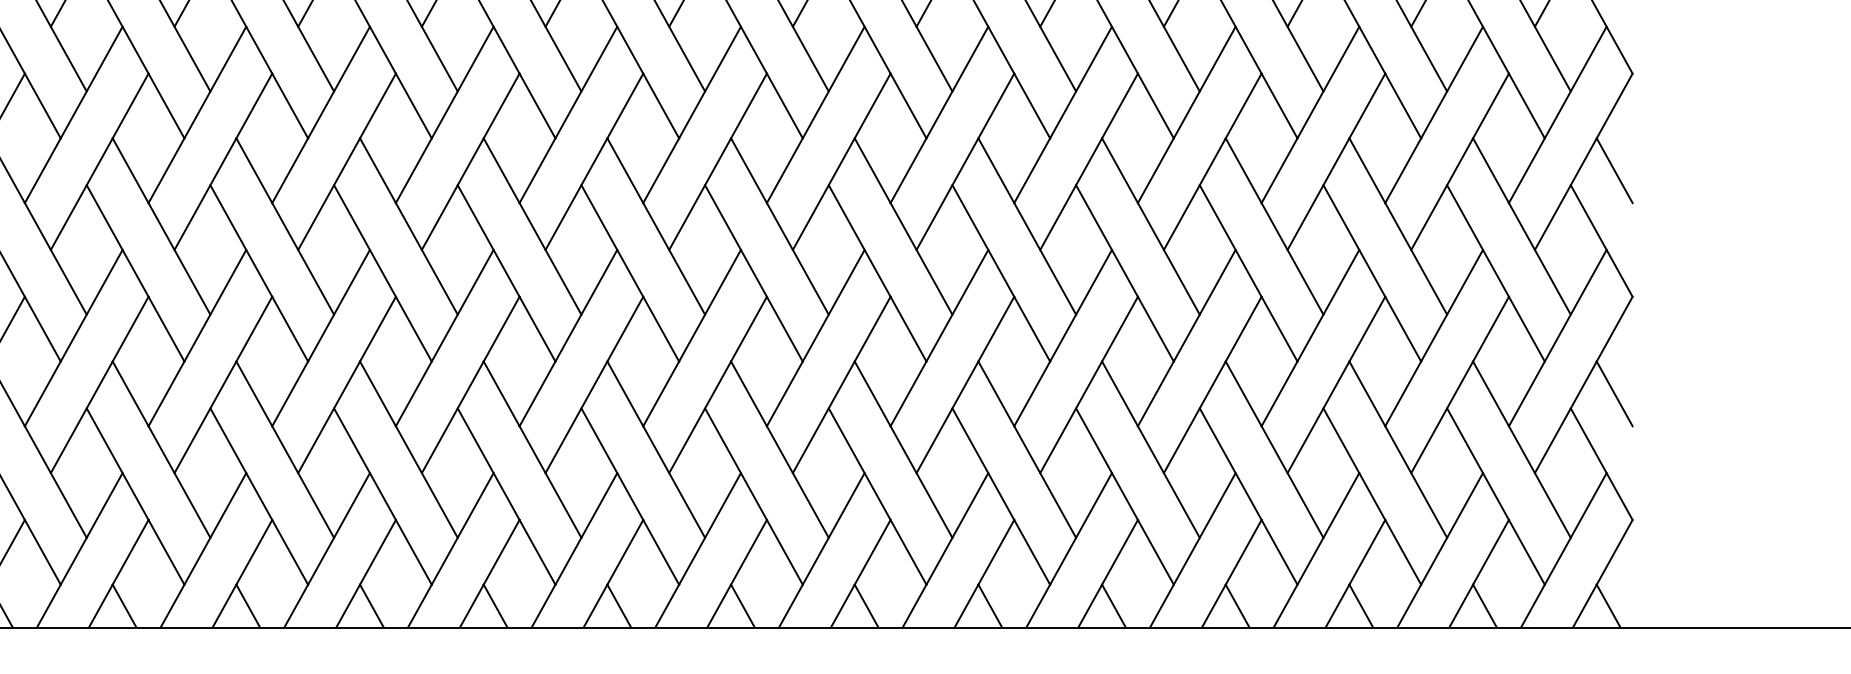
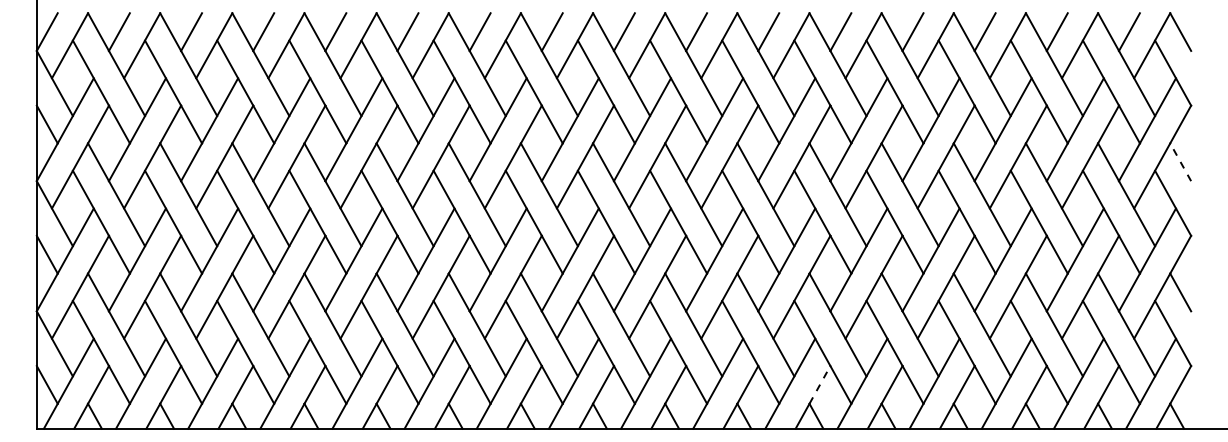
line: (1614, 171) -> (1180, 162), solid -> dashed
line: (995, 551) -> (819, 384), solid -> dashed

